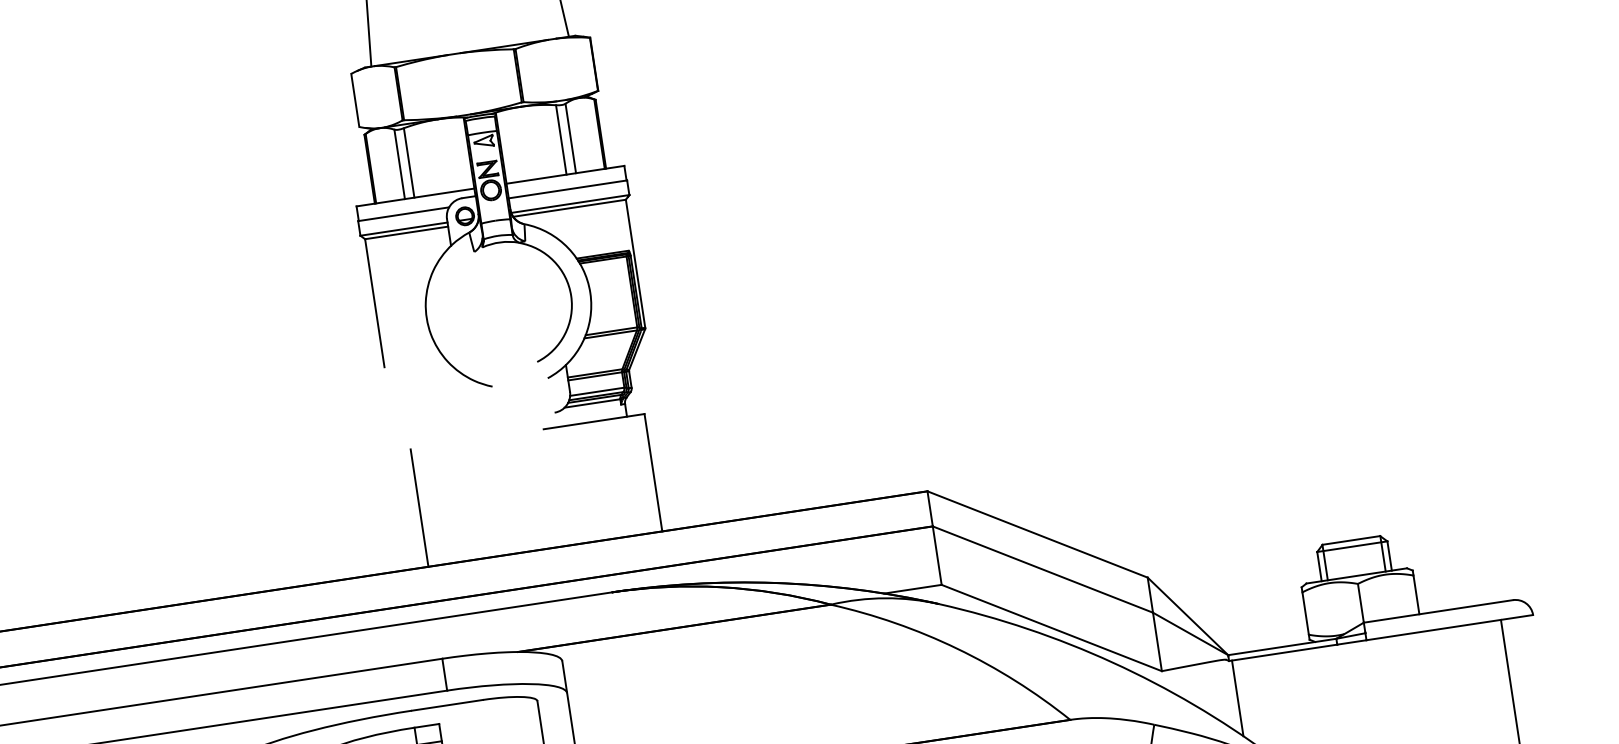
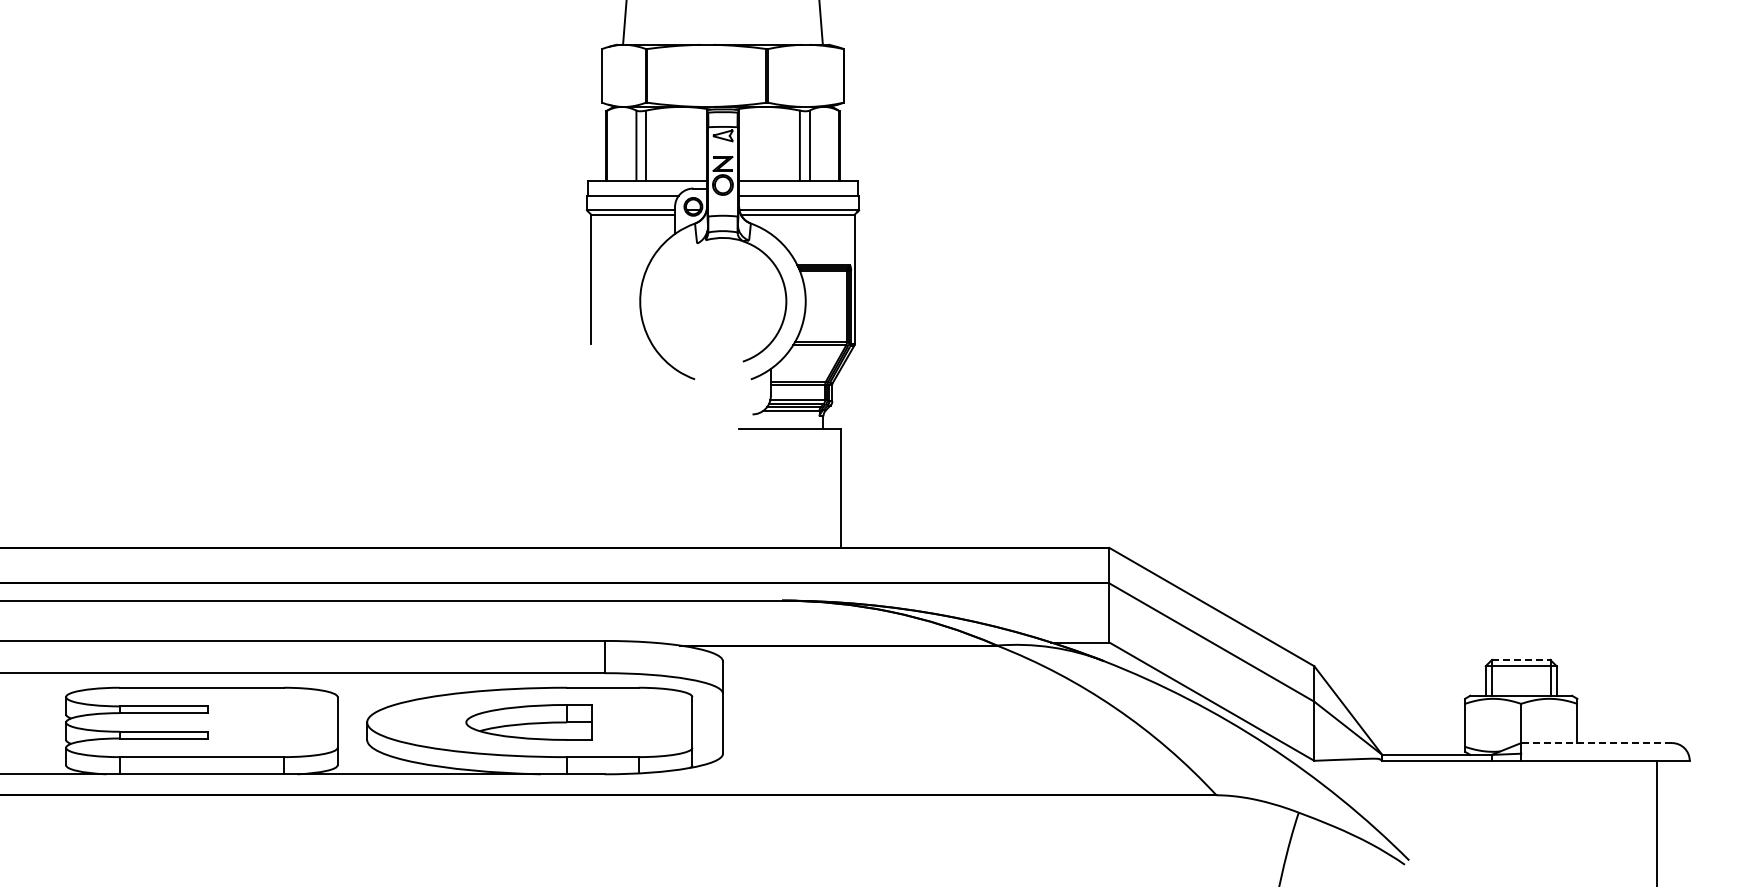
line: (419, 508) -> (604, 488), removed
line: (1351, 540) -> (1521, 659), solid -> dashed
line: (1438, 611) -> (1596, 743), solid -> dashed
line: (1237, 697) -> (1385, 798), removed

